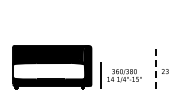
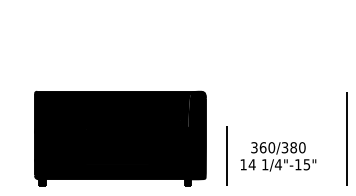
line: (155, 67) -> (346, 138), dashed -> solid
fill: (49, 71) -> (114, 147), added

